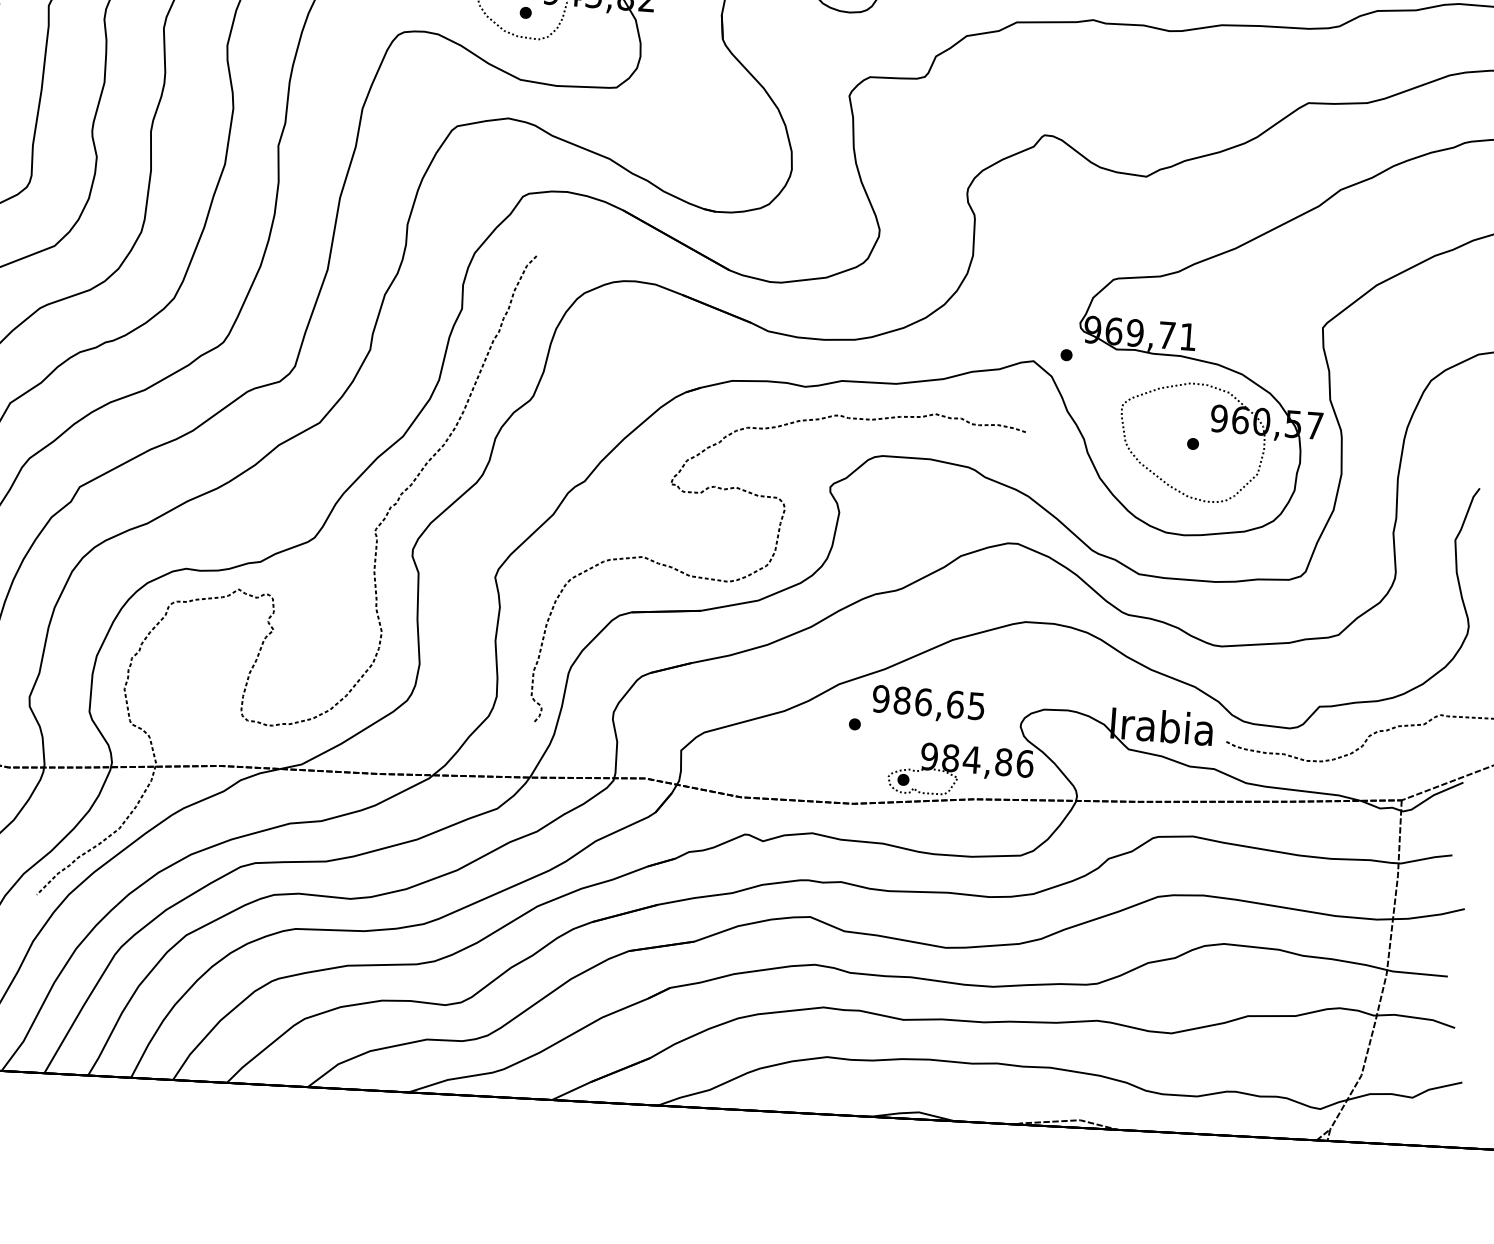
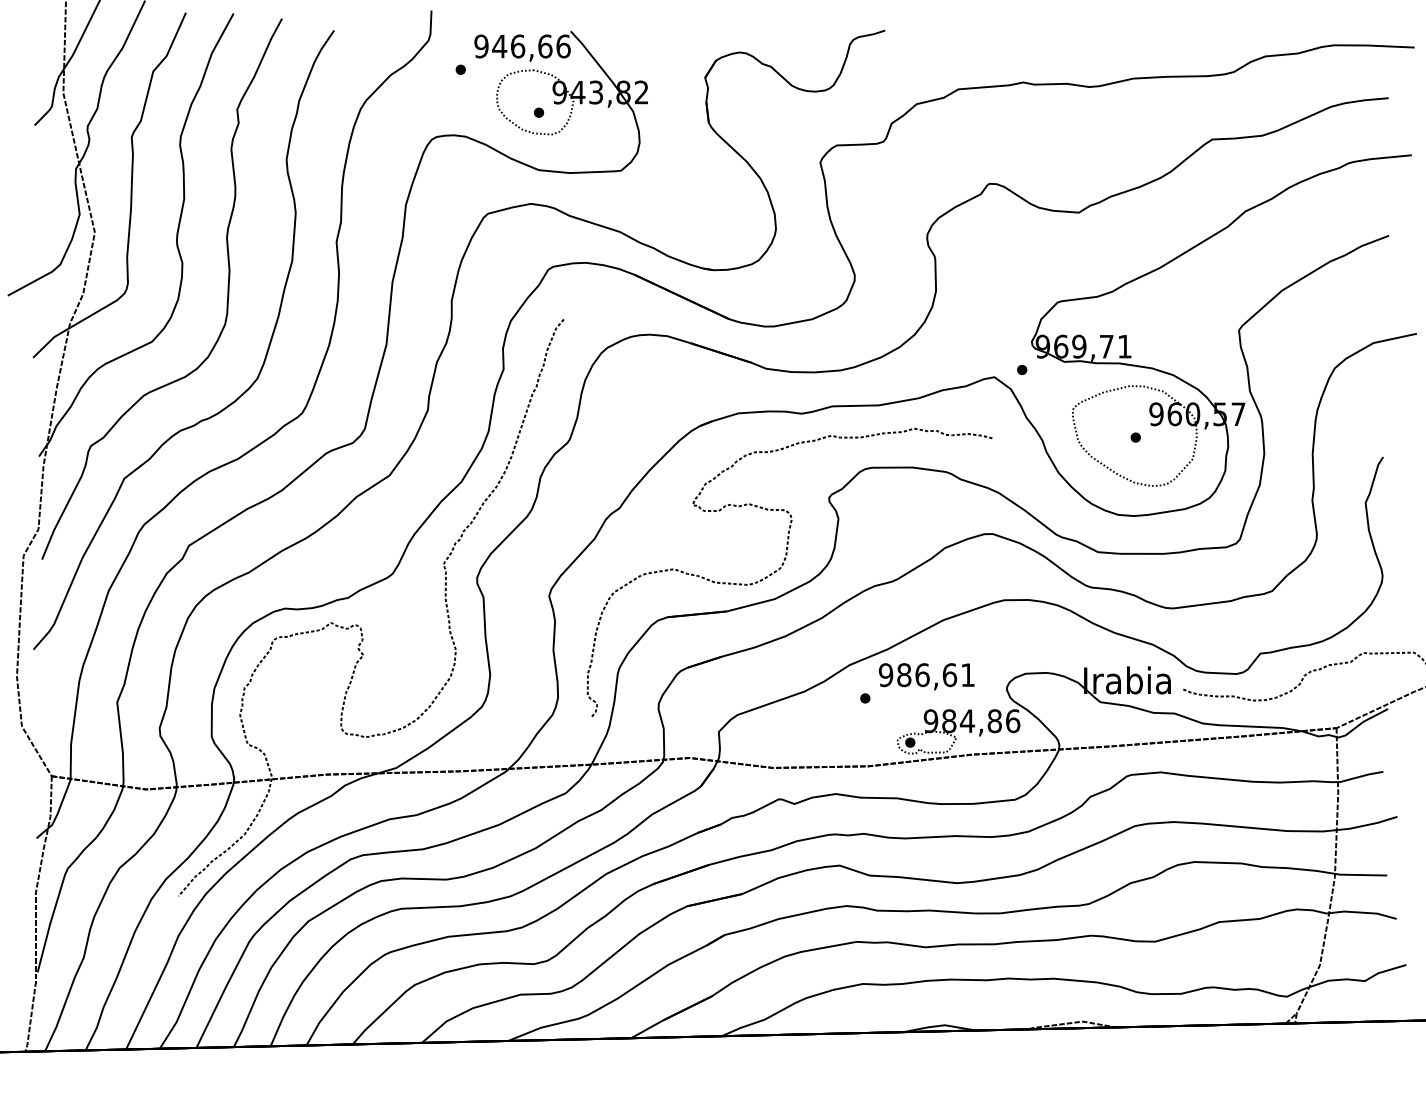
text: (976, 706) -> (967, 675), 986,65 -> 986,61

